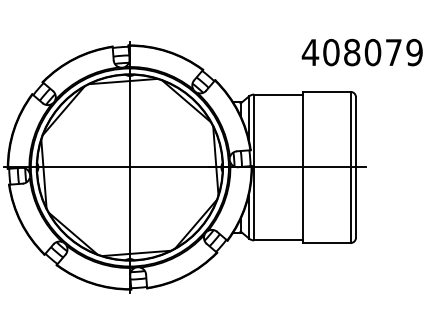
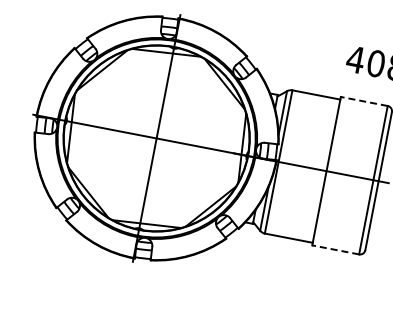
line: (326, 91) -> (364, 101), solid -> dashed
line: (326, 243) -> (335, 250), solid -> dashed

